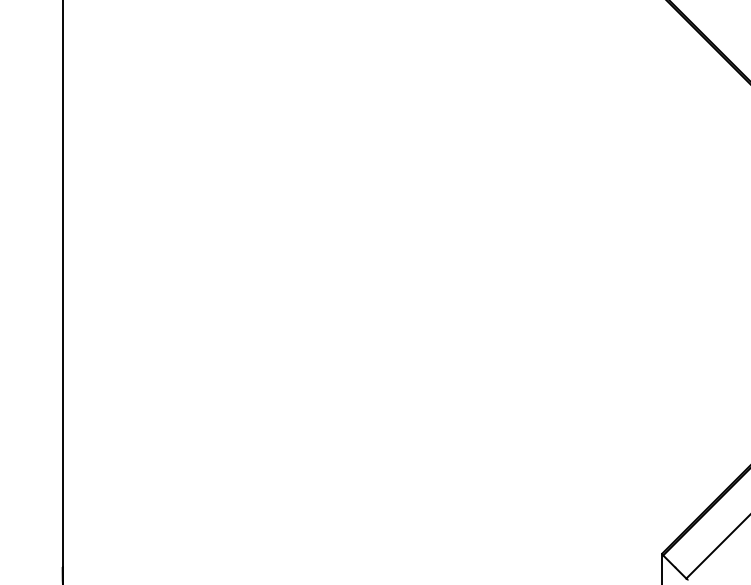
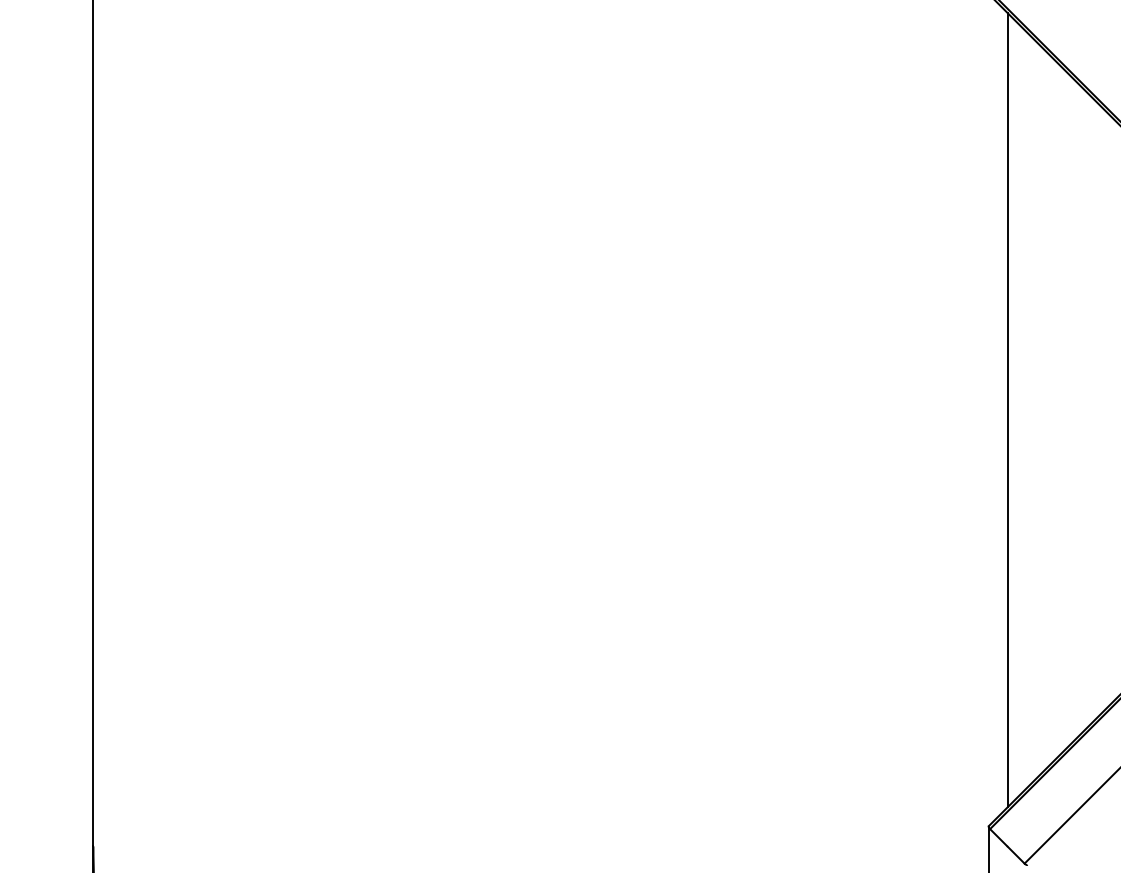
line: (674, 274) -> (1006, 409), added

